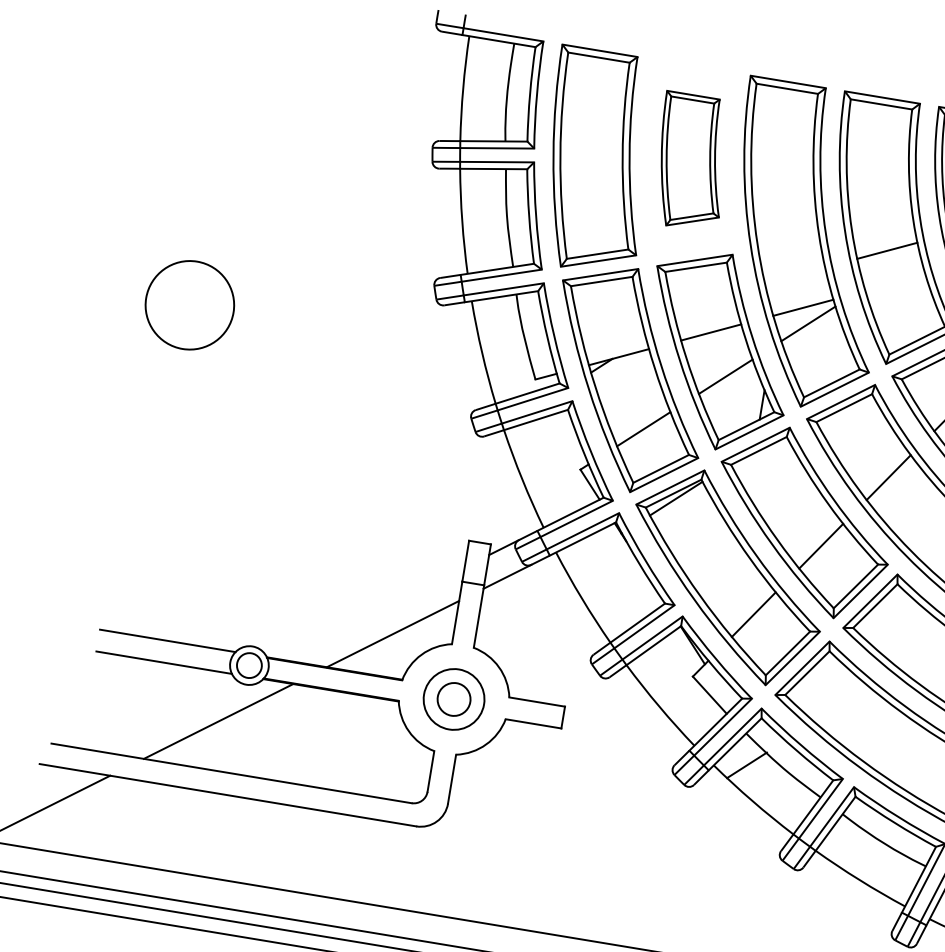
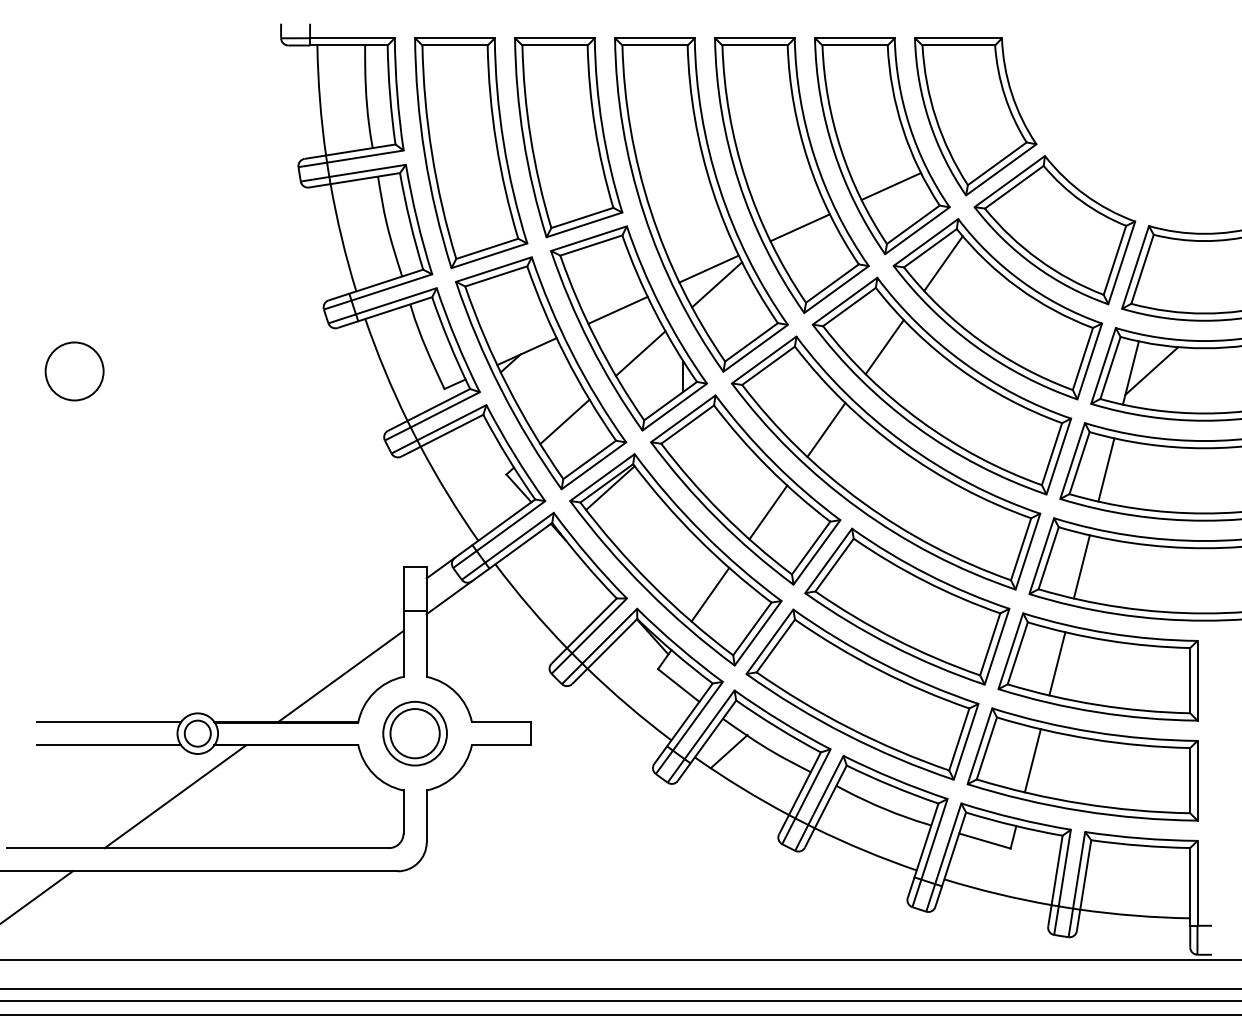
part: (691, 161) -> (568, 137), size x1.43
line: (886, 250) -> (799, 227), moved
circle: (189, 305) -> (74, 371), size x0.62
circle: (453, 699) -> (414, 733), size x1.43

